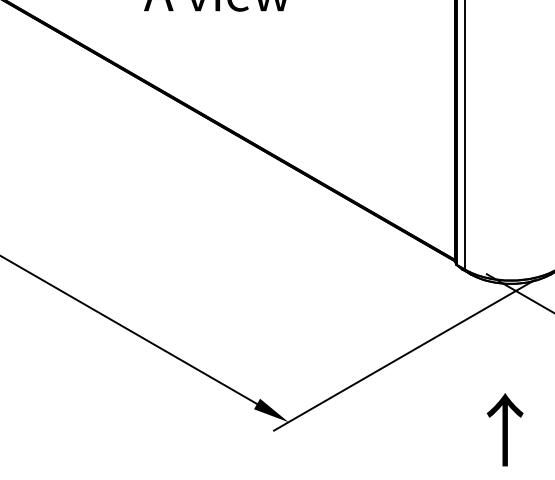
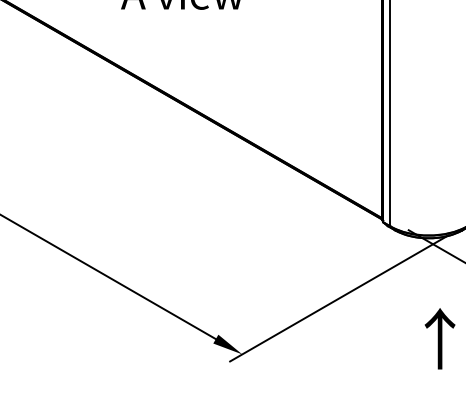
text: (504, 429) -> (439, 338), moved

